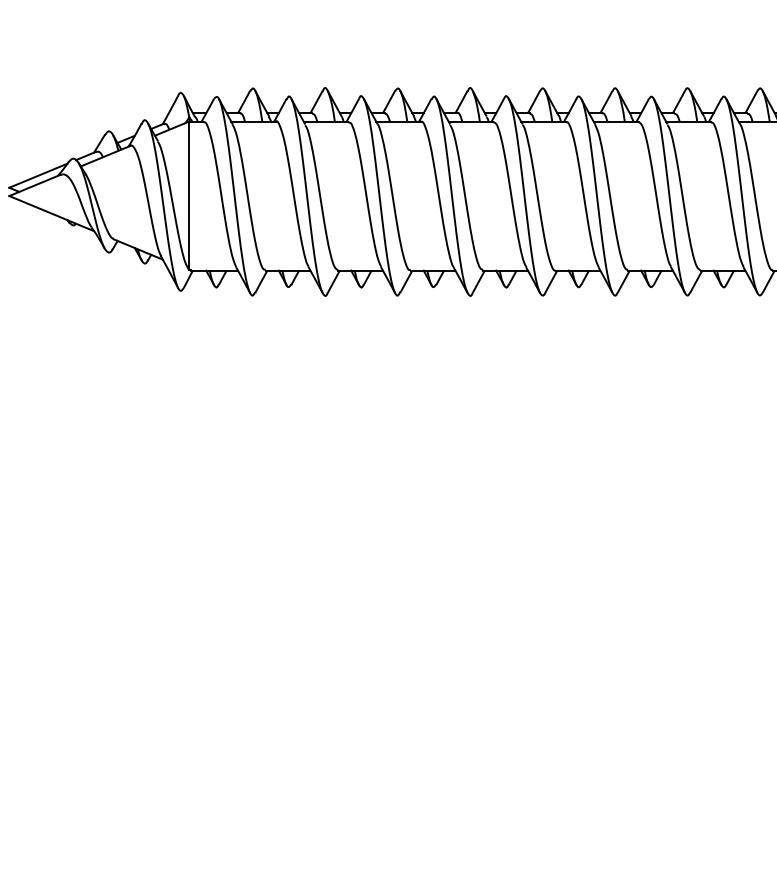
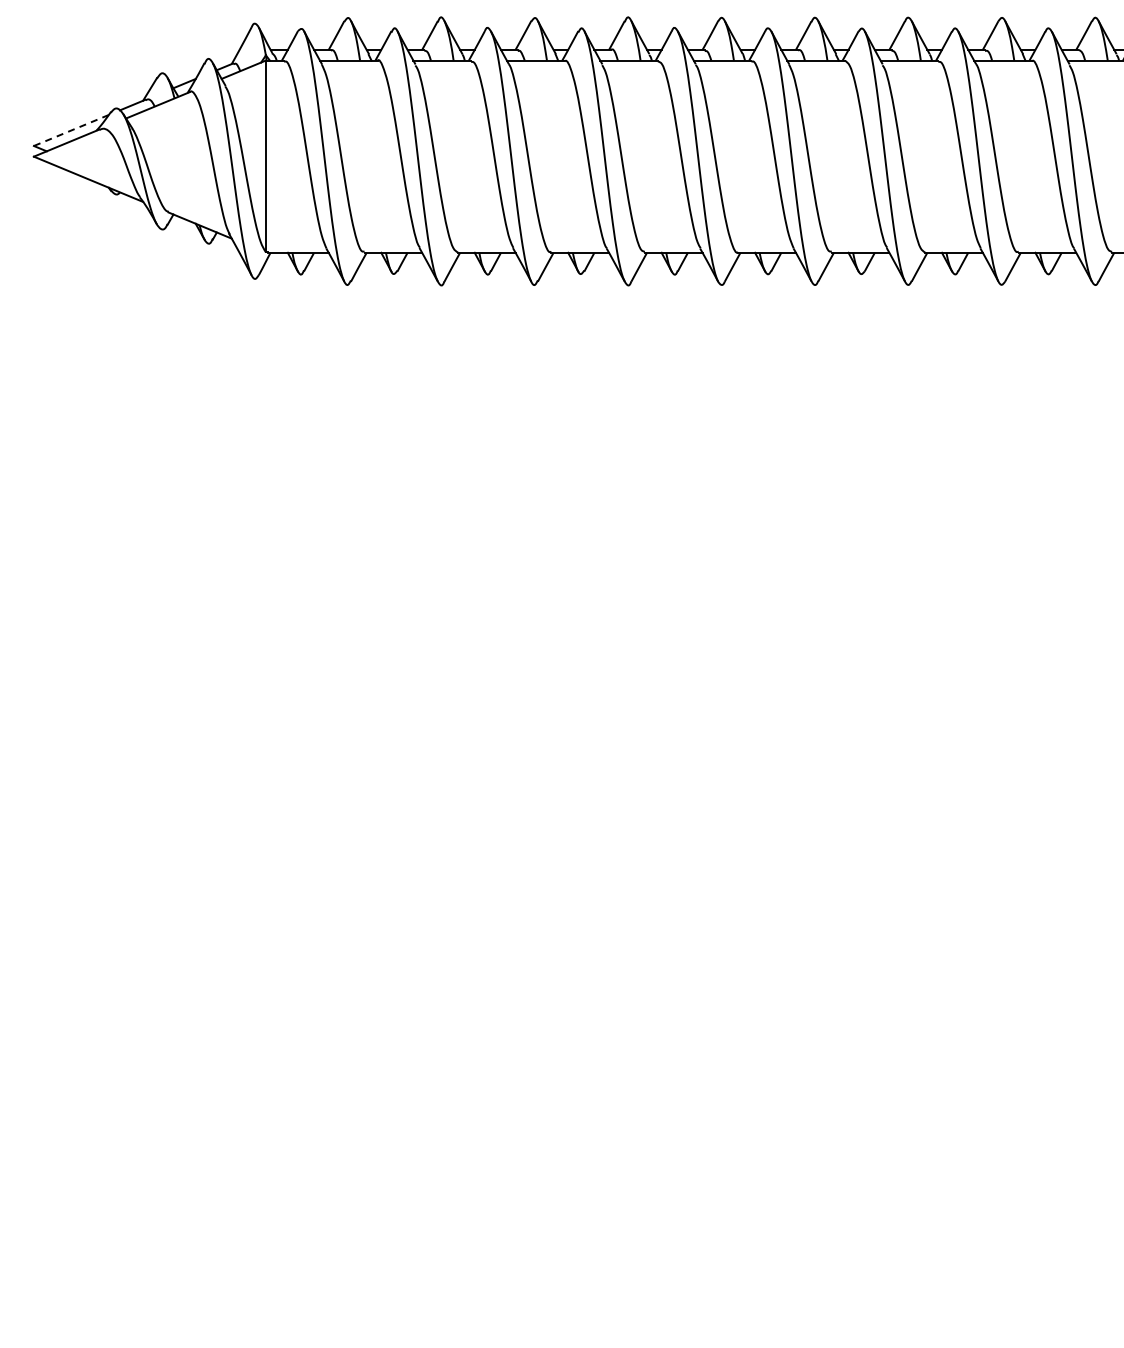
line: (38, 175) -> (71, 130), solid -> dashed

